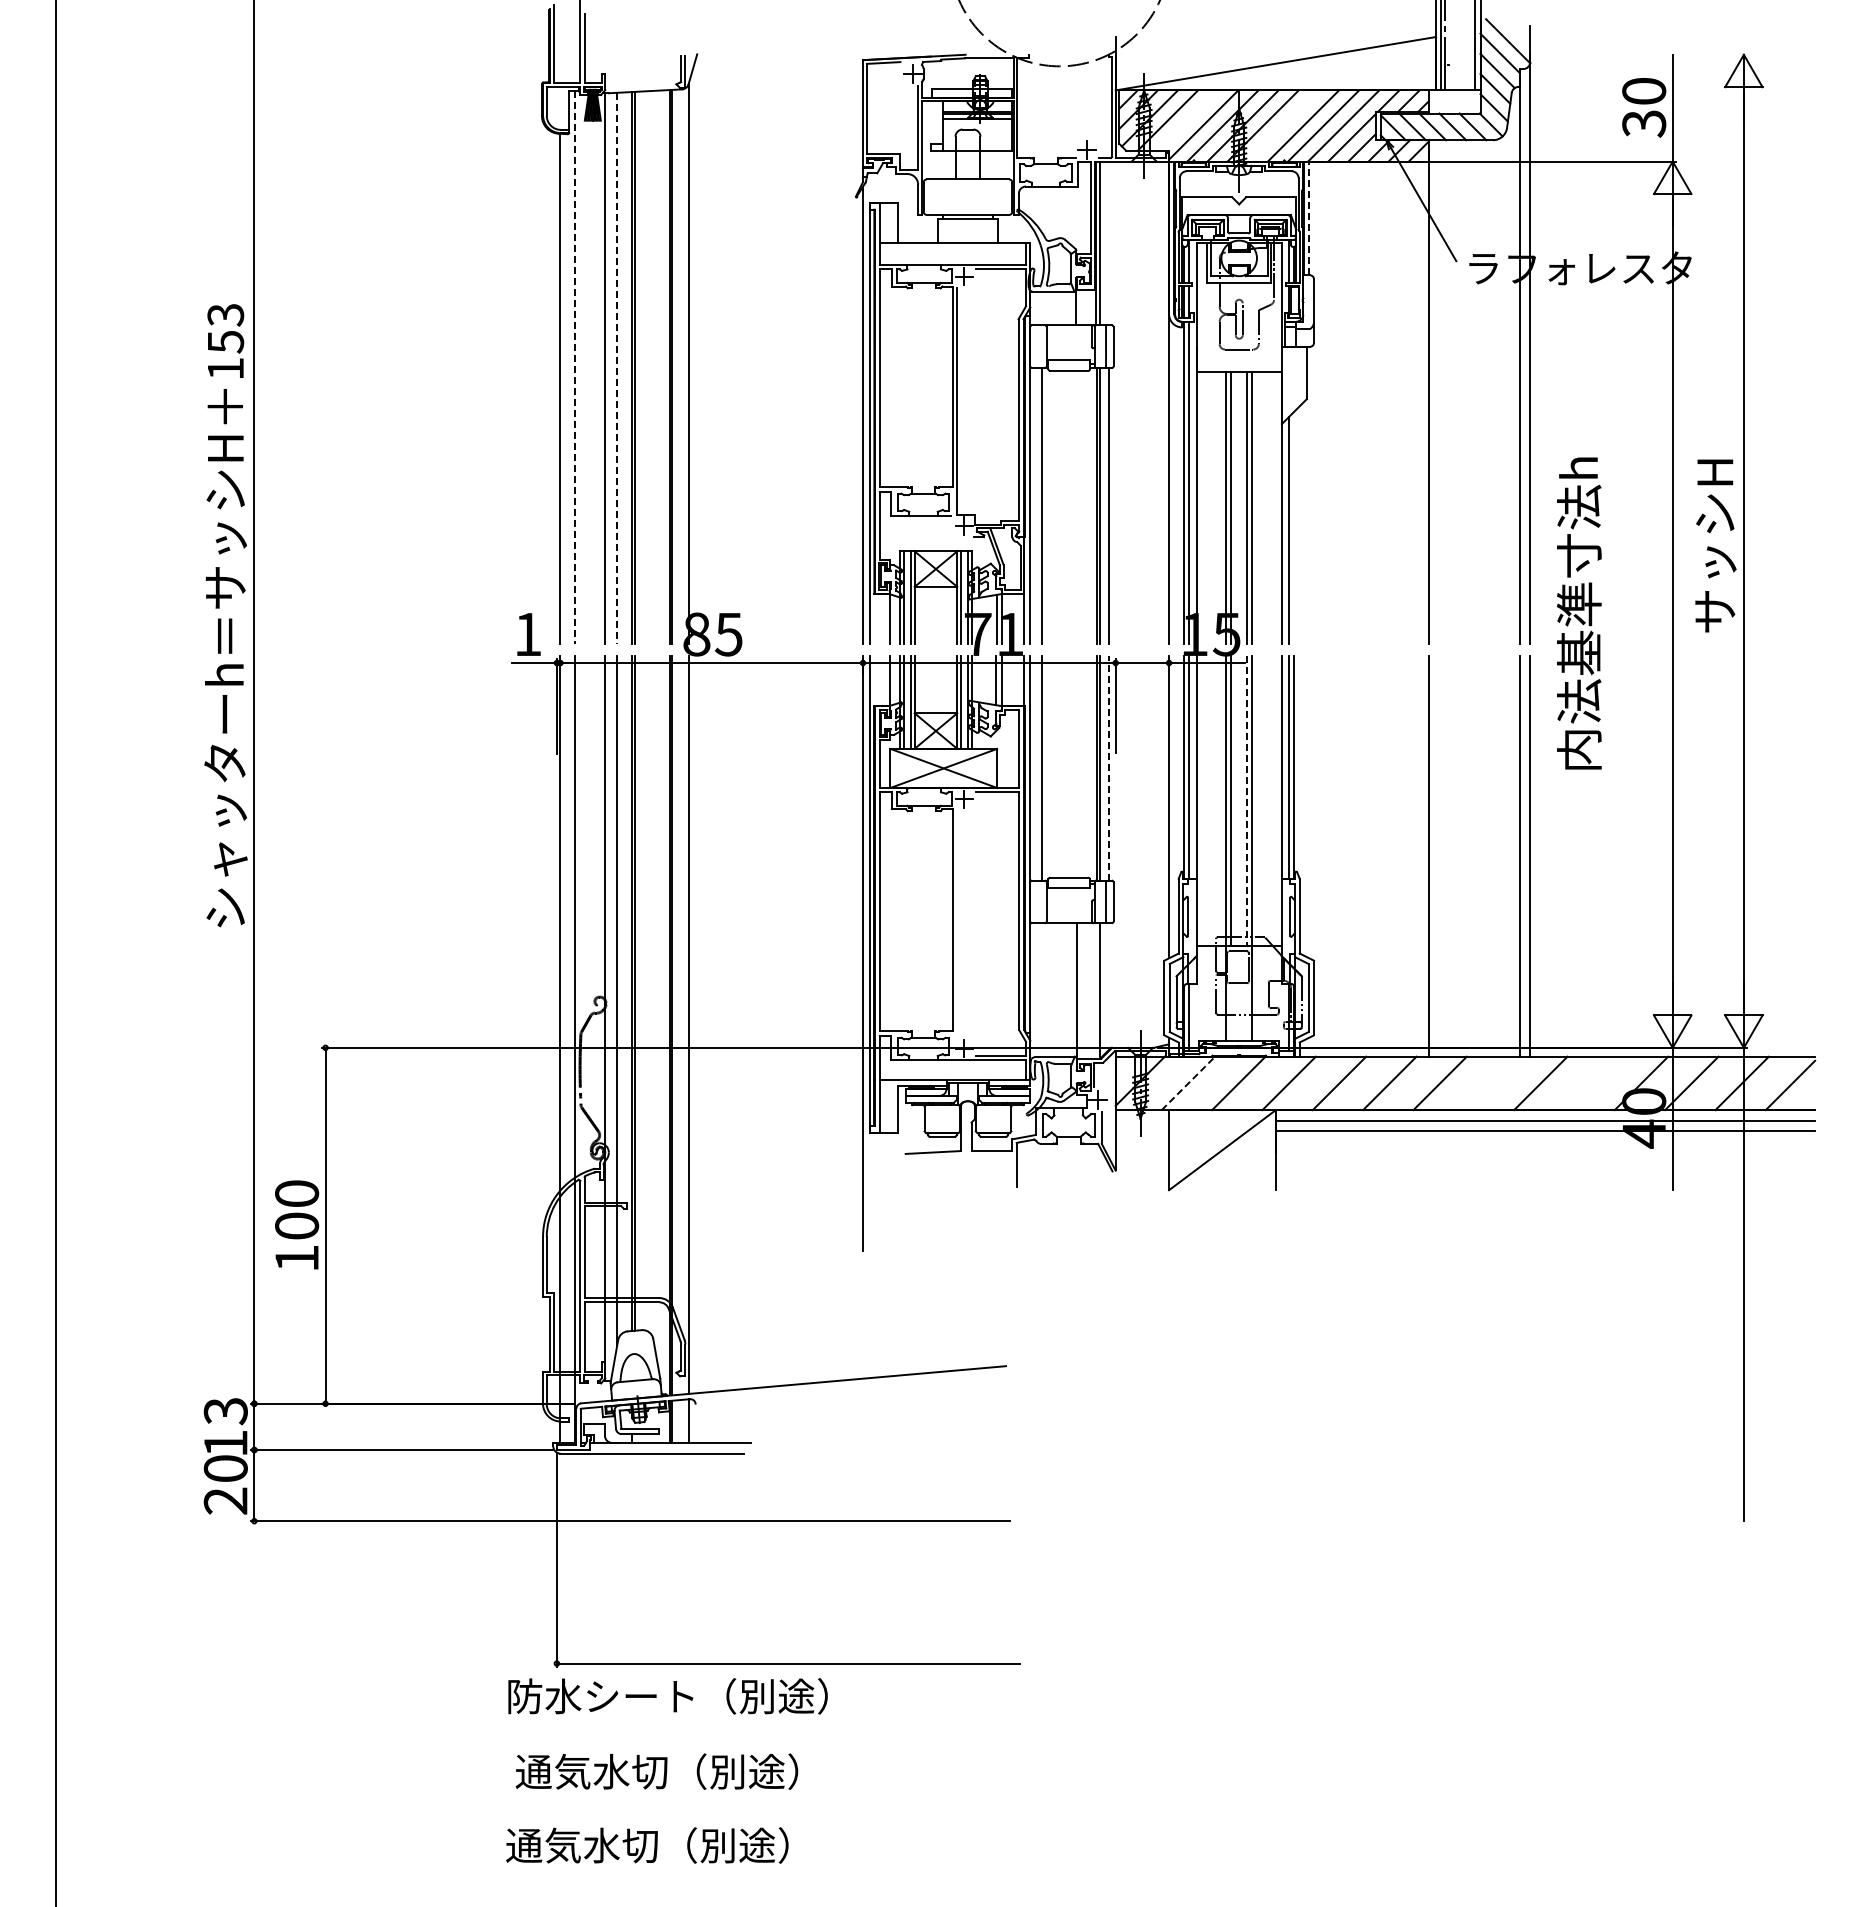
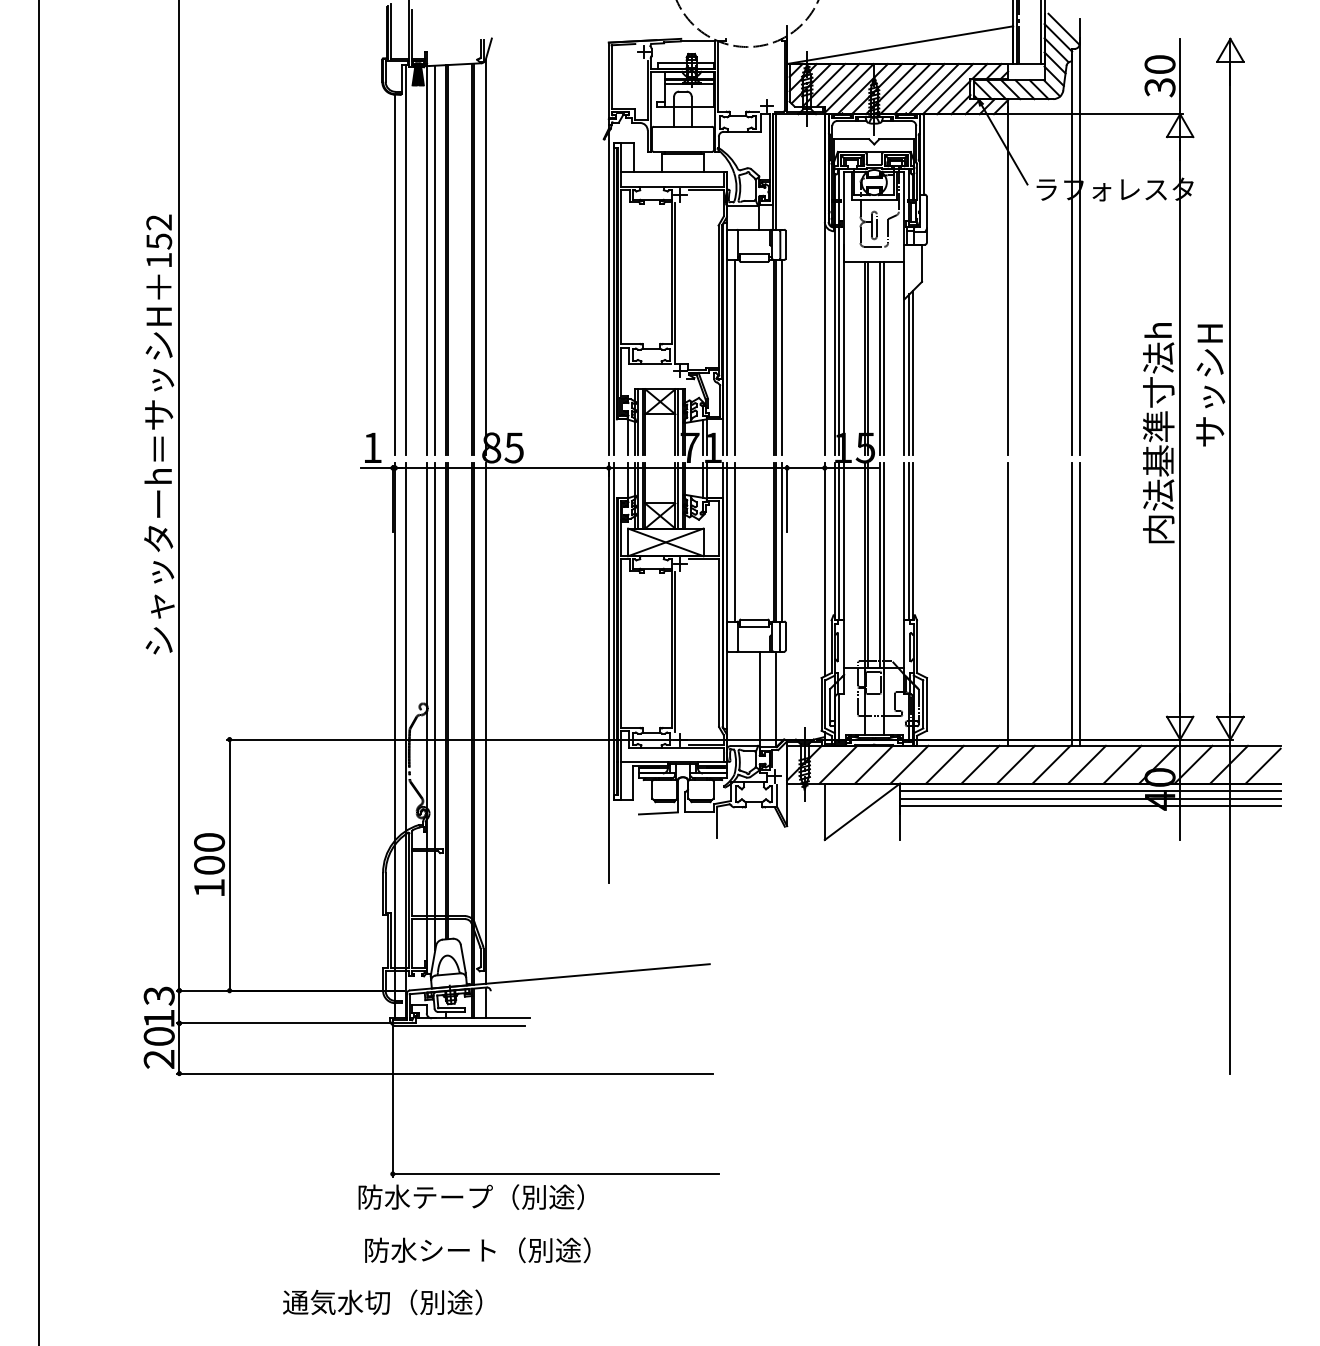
line: (1187, 120) -> (837, 85), added
line: (1282, 125) -> (904, 88), added
line: (1309, 218) -> (923, 154), dashed -> solid
text: (225, 314) -> (159, 222), 153 -> 152
line: (575, 368) -> (405, 260), dashed -> solid
line: (617, 368) -> (435, 260), dashed -> solid
line: (1294, 527) -> (913, 372), added
text: (1579, 613) -> (1158, 433), moved
line: (1108, 767) -> (782, 541), dashed -> solid
line: (1247, 801) -> (880, 565), dashed -> solid
line: (956, 923) -> (674, 651), added
line: (1188, 1083) -> (838, 764), dashed -> solid
line: (1490, 1083) -> (1051, 764), added
line: (1590, 1083) -> (1122, 764), added
line: (1545, 1142) -> (1090, 806), added
text: (642, 1695) -> (453, 1196), 防水シート（別途） -> 防水テープ（別途）
text: (675, 1771) -> (476, 1250), 通気水切（別途） -> 防水シート（別途）
text: (647, 1845) -> (382, 1302), moved

